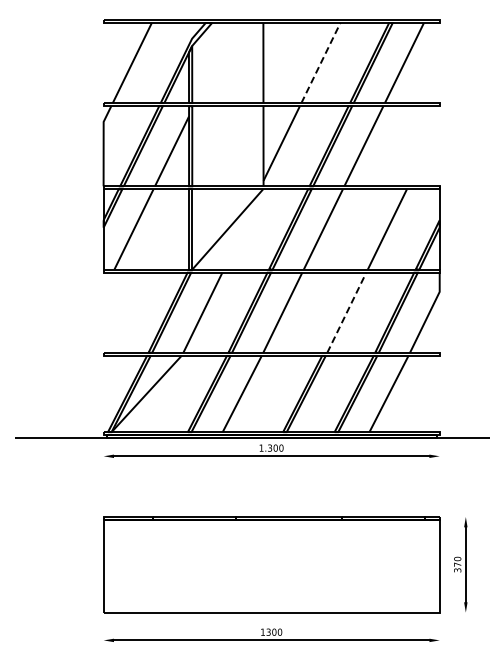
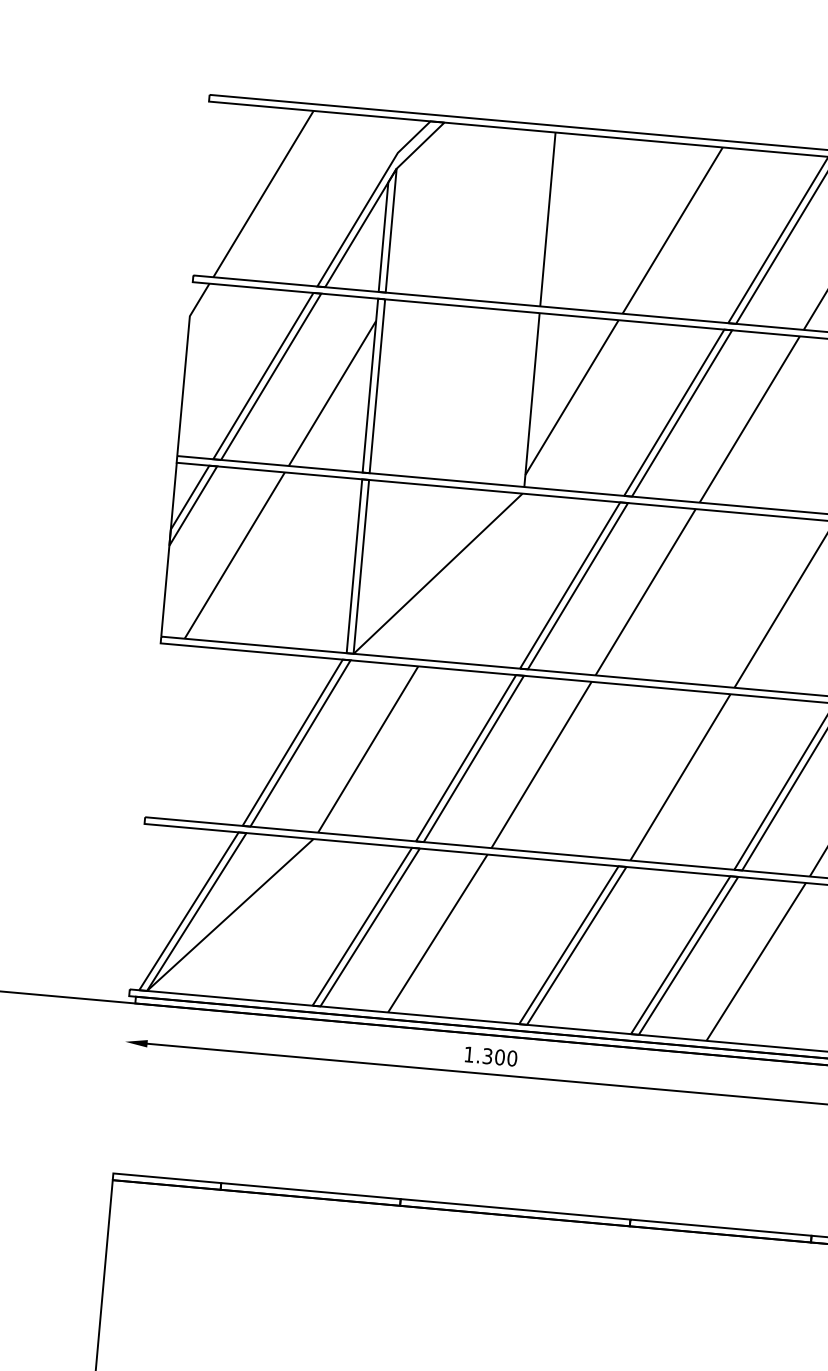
line: (320, 63) -> (671, 231), dashed -> solid
line: (346, 312) -> (679, 776), dashed -> solid

